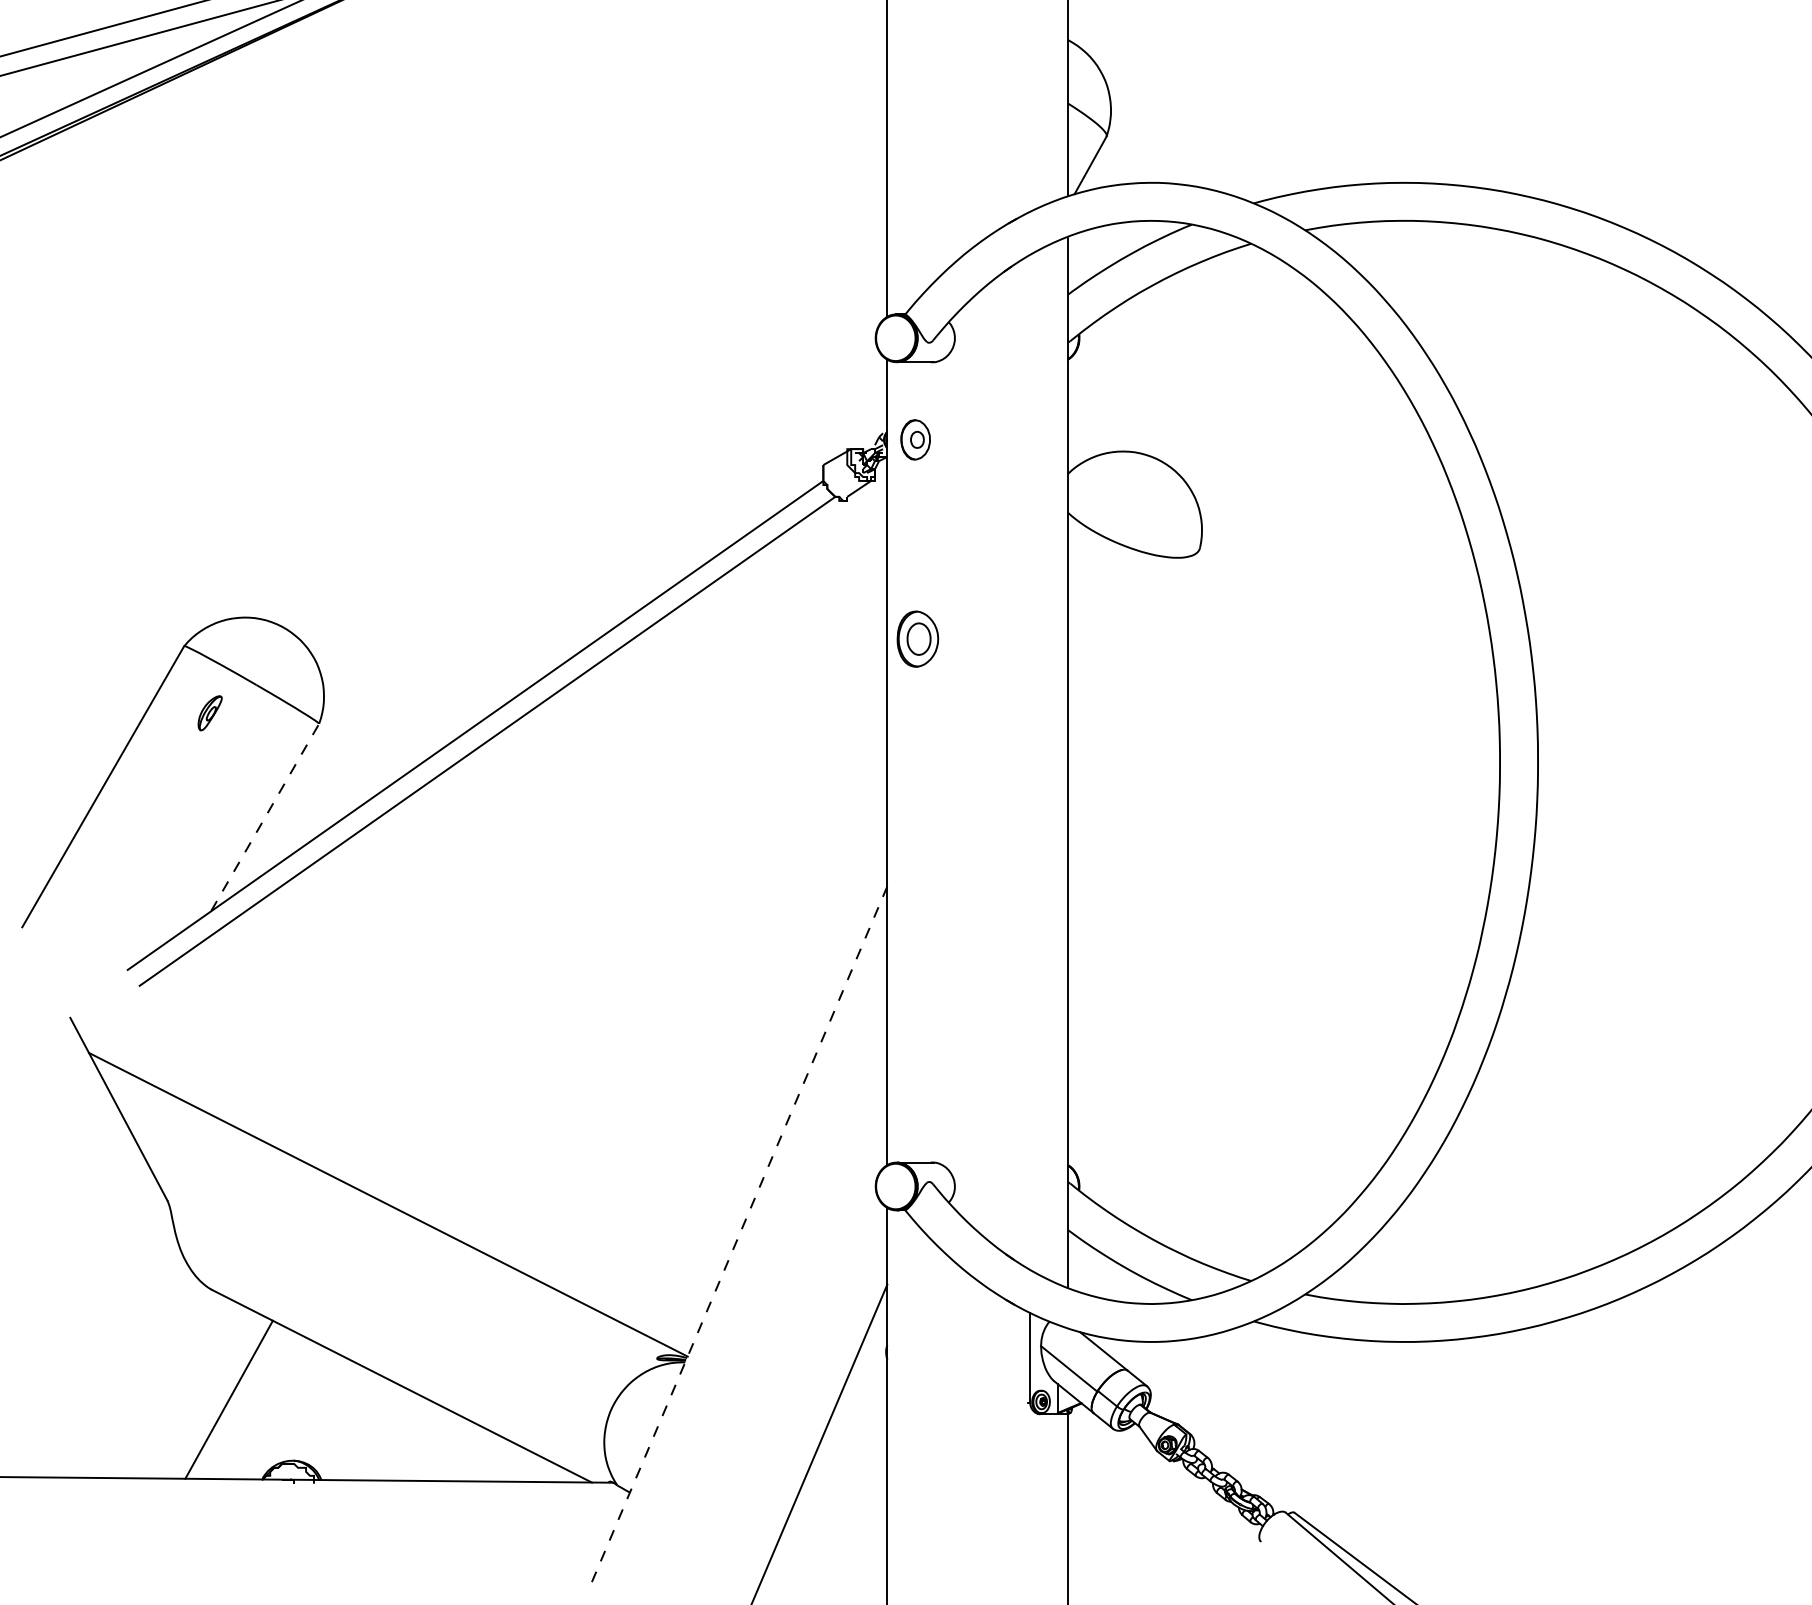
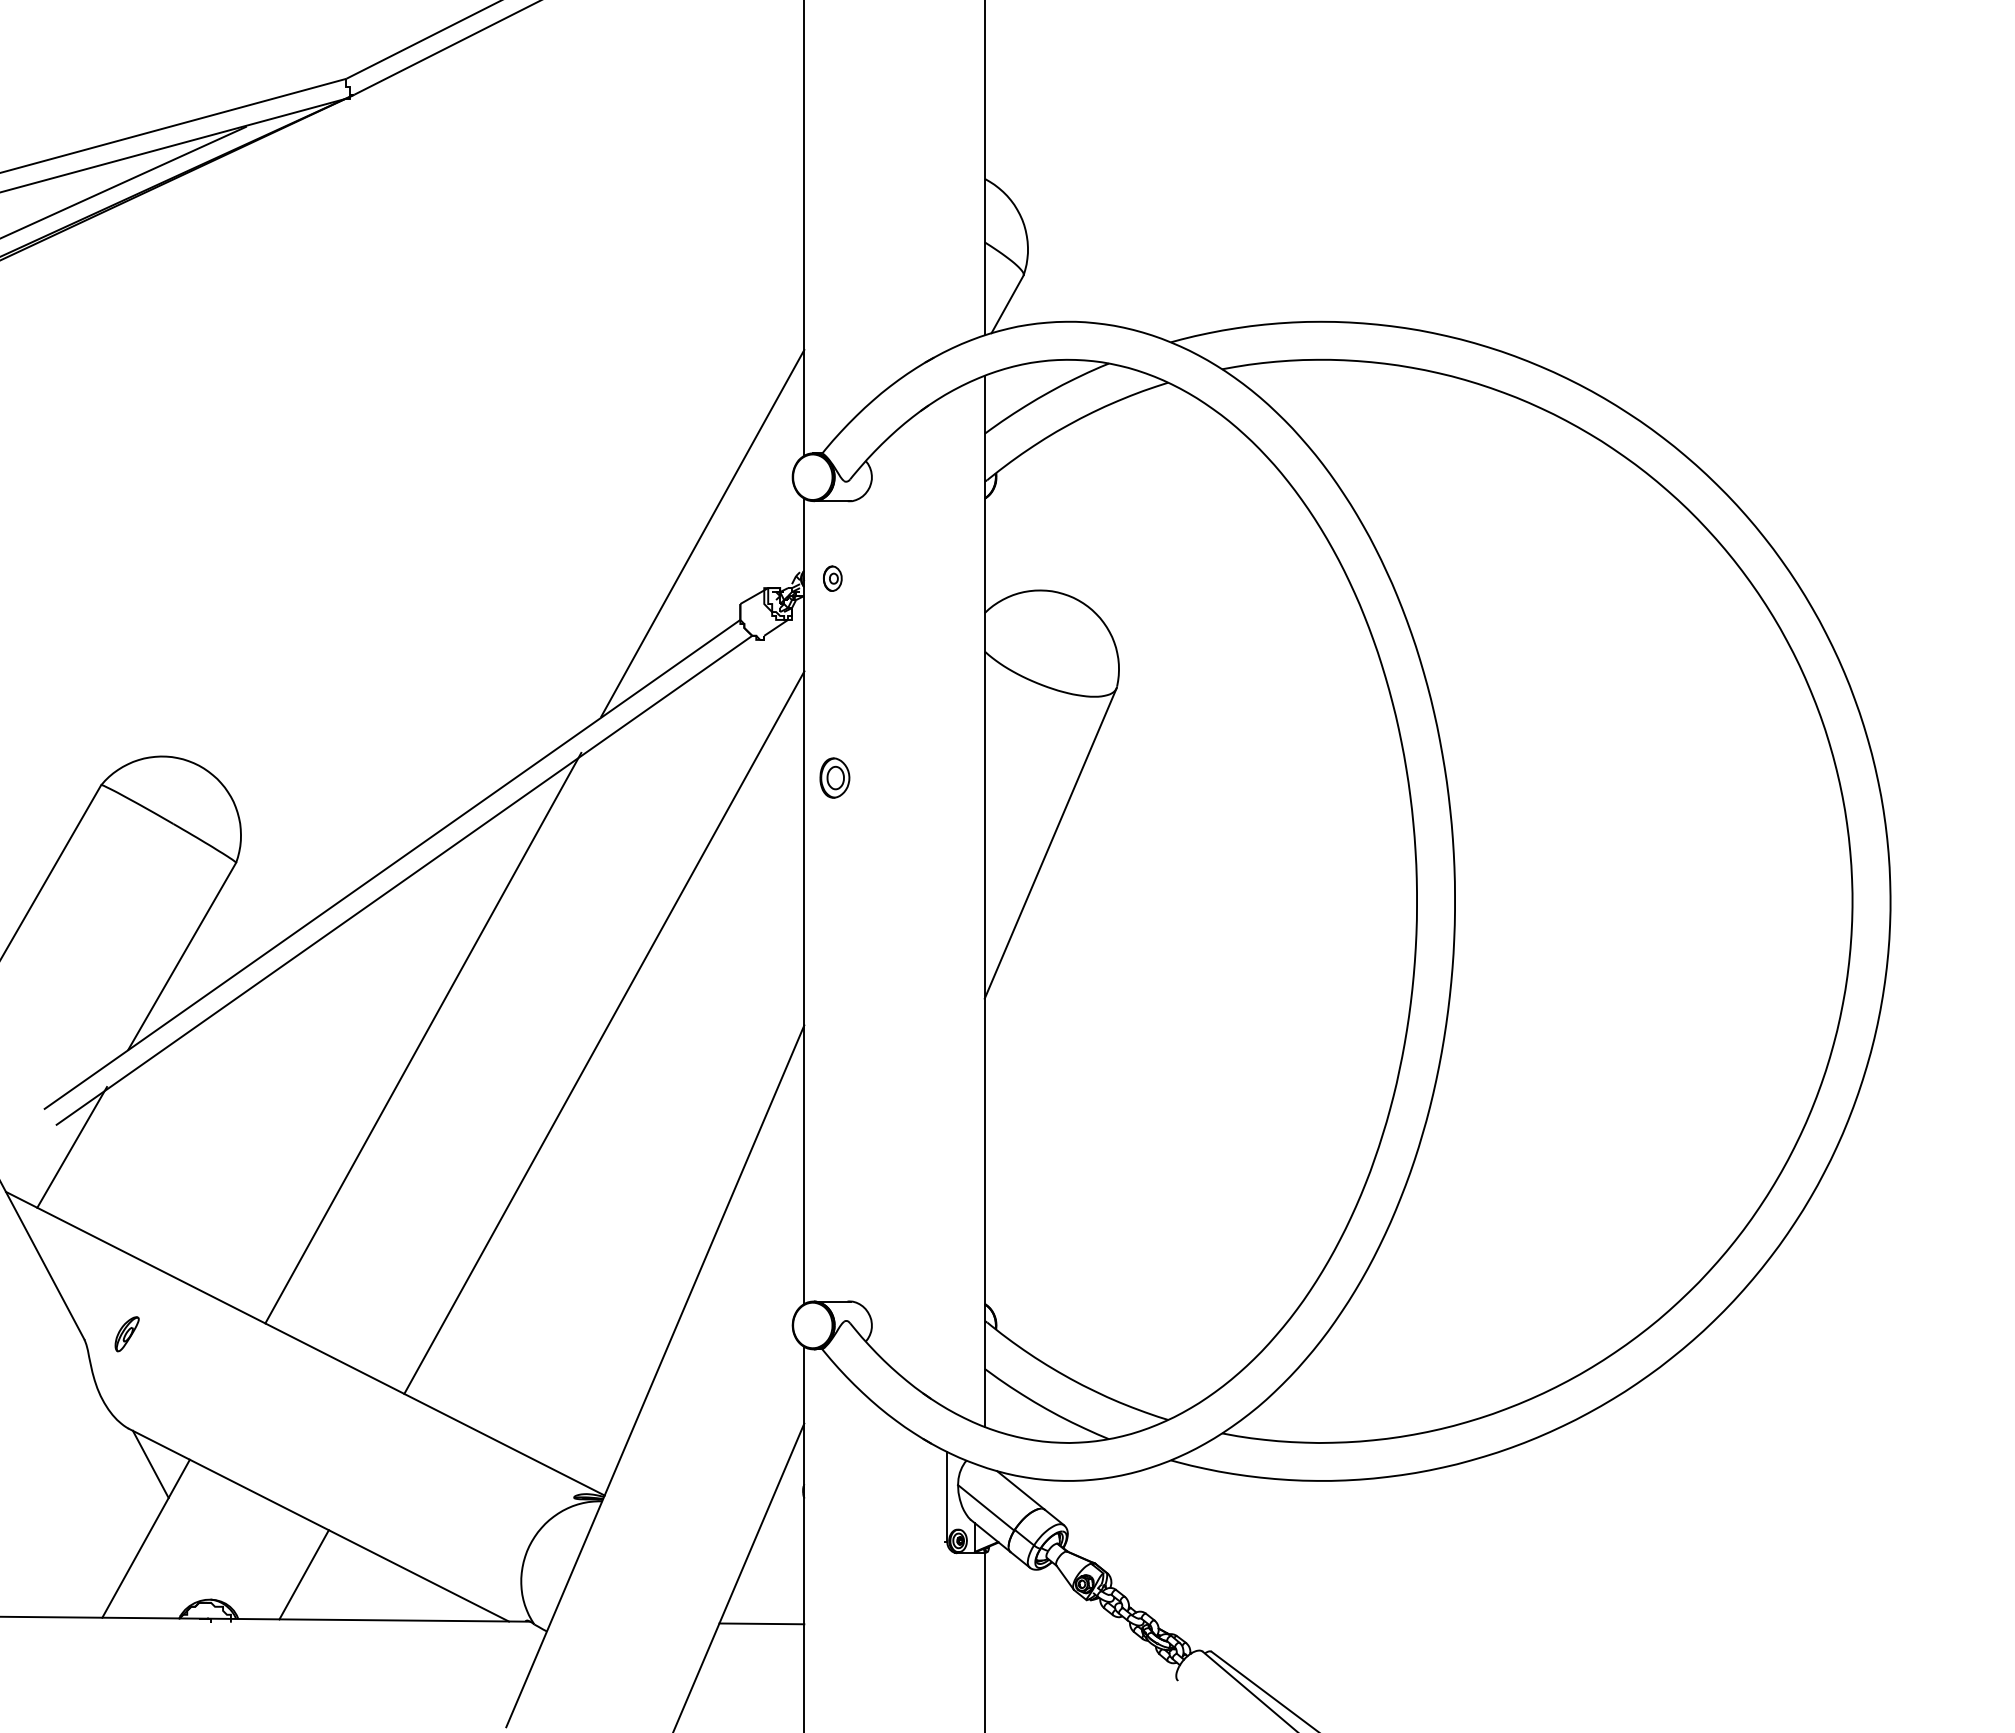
line: (785, 394) -> (702, 533), added
part: (915, 439) -> (832, 578), size x0.62
part: (917, 638) -> (834, 777), size x0.71
line: (1133, 704) -> (1050, 843), added
part: (209, 713) -> (126, 1334), moved
line: (265, 817) -> (182, 956), dashed -> solid
line: (687, 893) -> (604, 1032), added
line: (506, 898) -> (423, 1037), added
line: (155, 1008) -> (72, 1147), added
line: (738, 1237) -> (655, 1376), dashed -> solid
line: (233, 1325) -> (150, 1464), added
line: (386, 1435) -> (303, 1574), added
line: (844, 1484) -> (761, 1623), added

